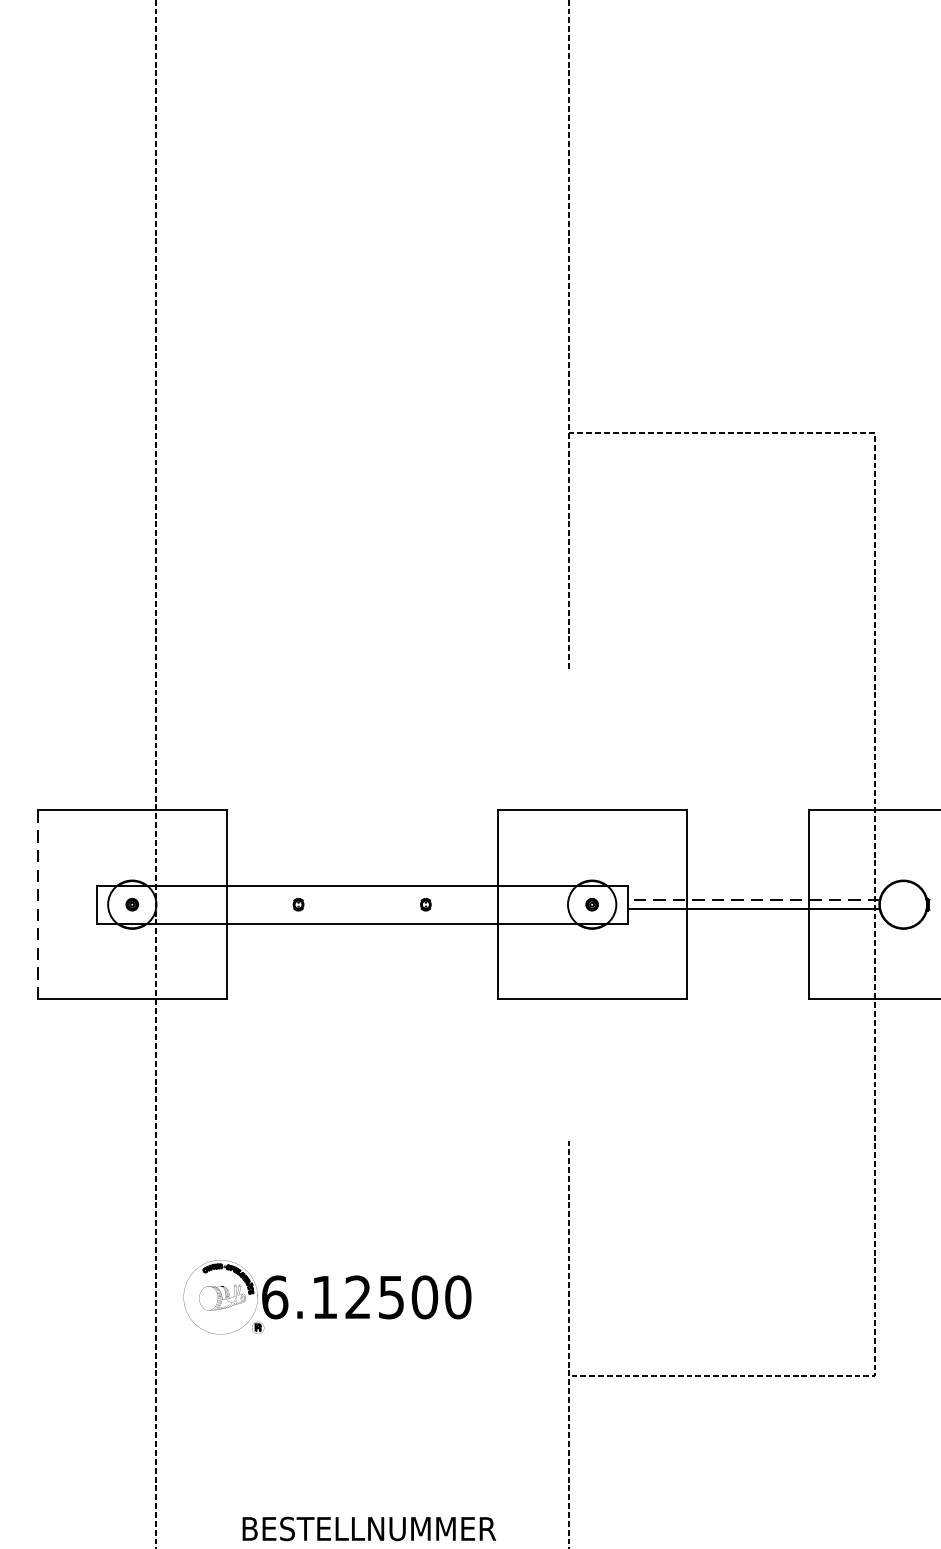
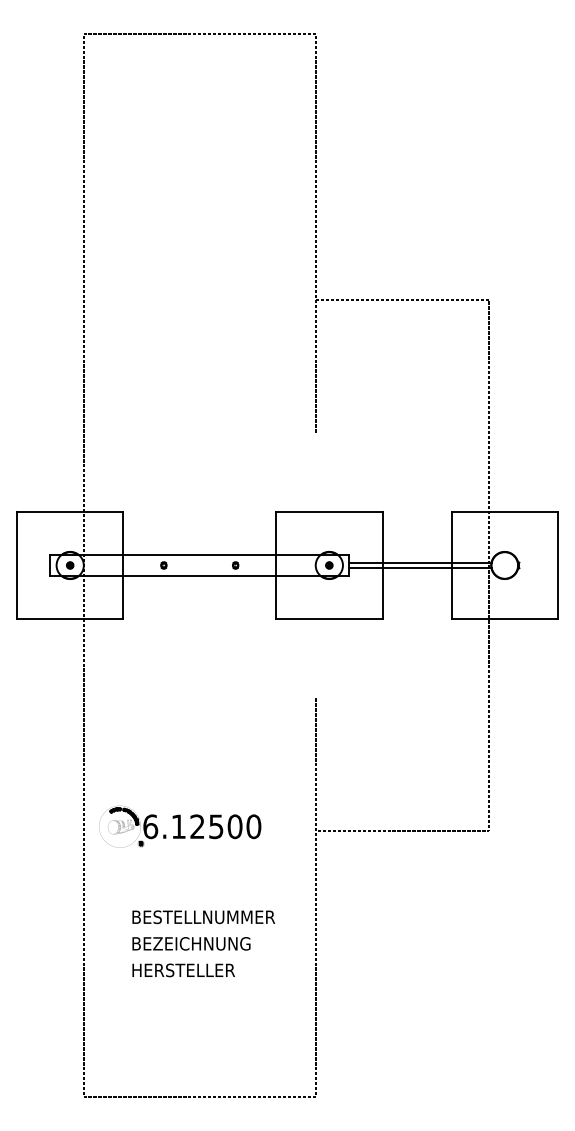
line: (753, 899) -> (420, 562), dashed -> solid
line: (38, 904) -> (17, 565), dashed -> solid
part: (327, 1296) -> (180, 826), moved

